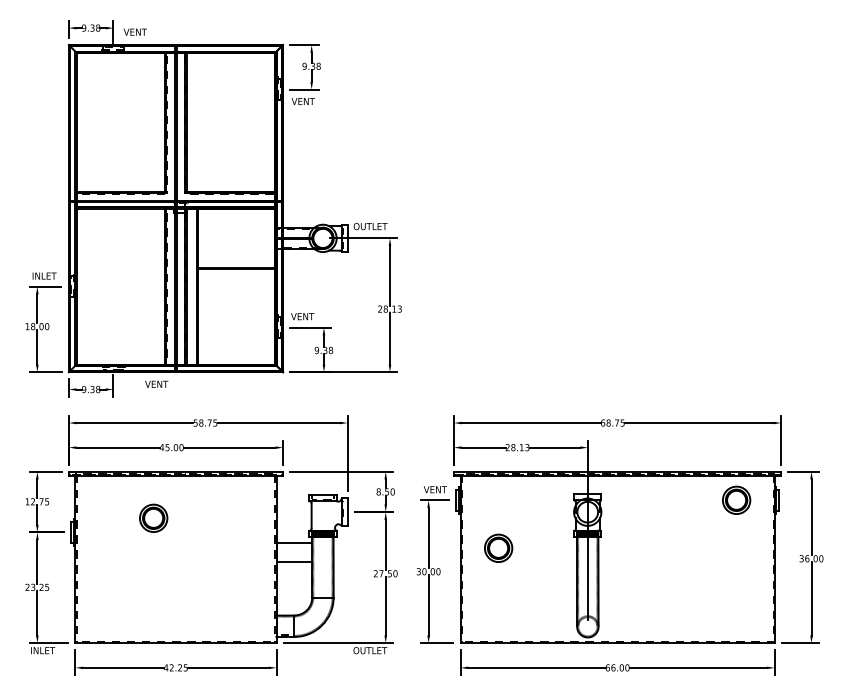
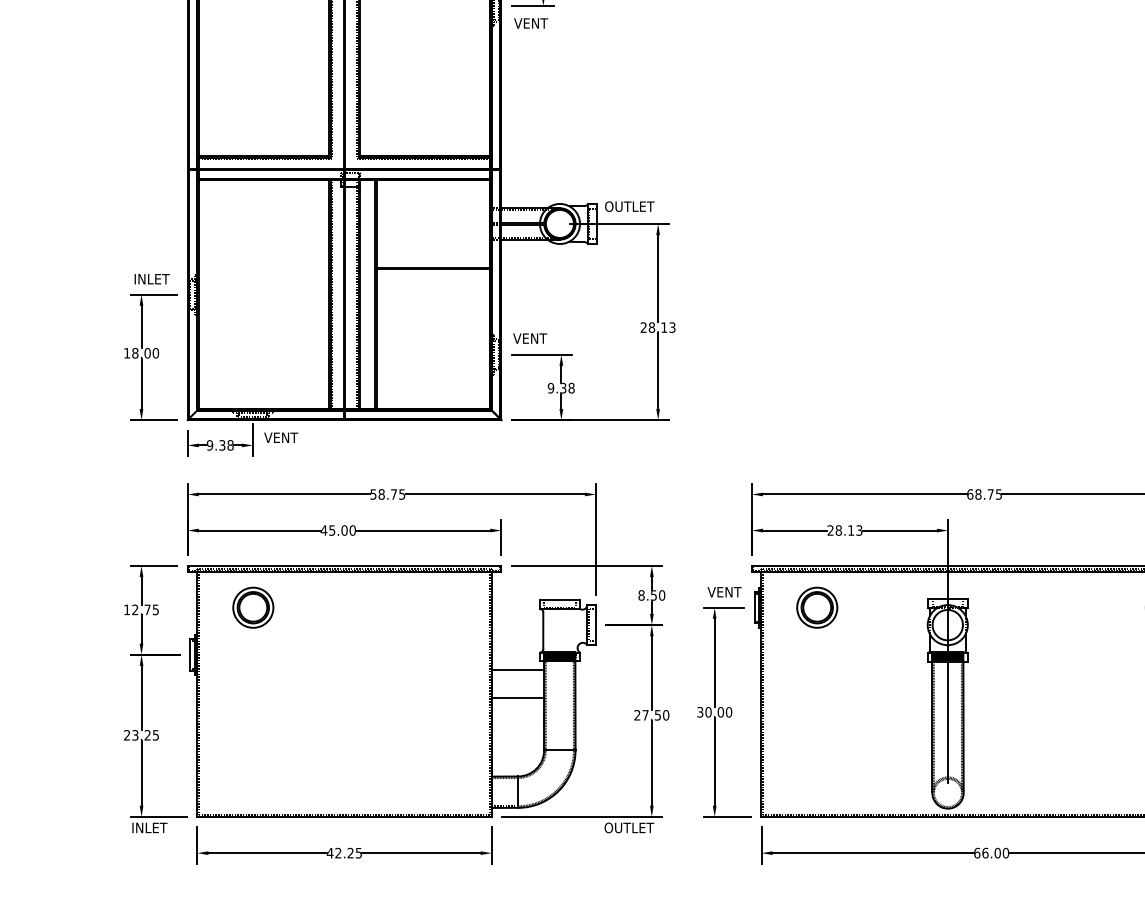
text: (156, 383) -> (280, 436), moved
part: (153, 517) -> (253, 606), moved
part: (498, 547) -> (817, 606), moved

